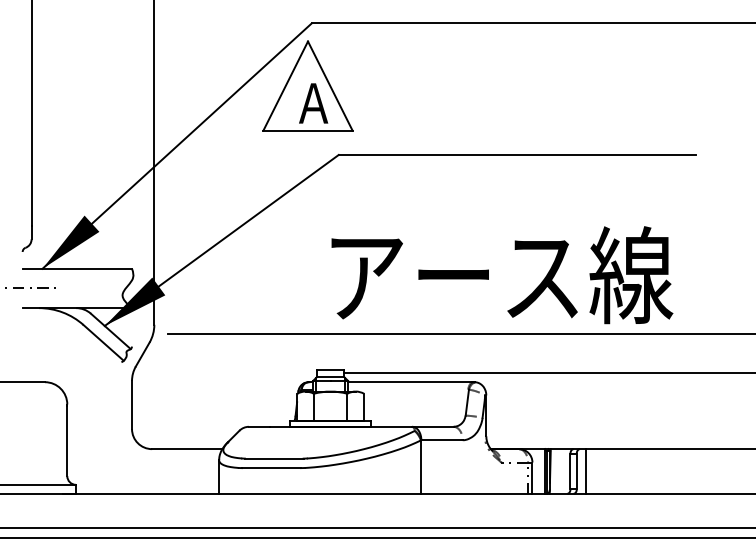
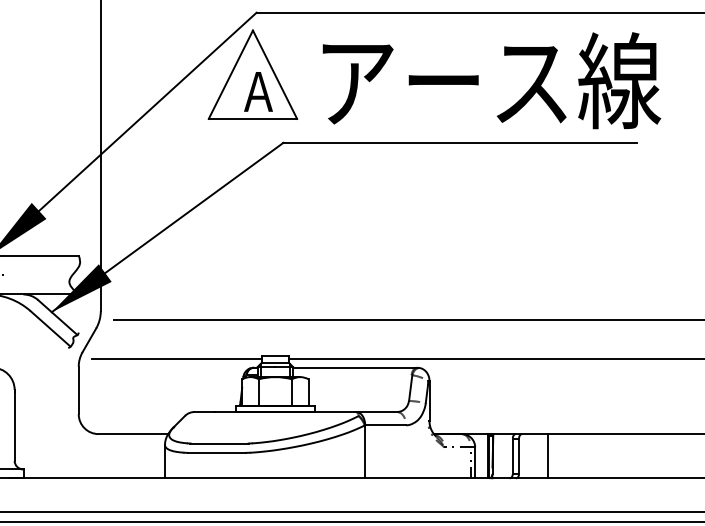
text: (502, 275) -> (492, 81), moved
line: (231, 373) -> (177, 359), added
line: (585, 471) -> (547, 456), moved

